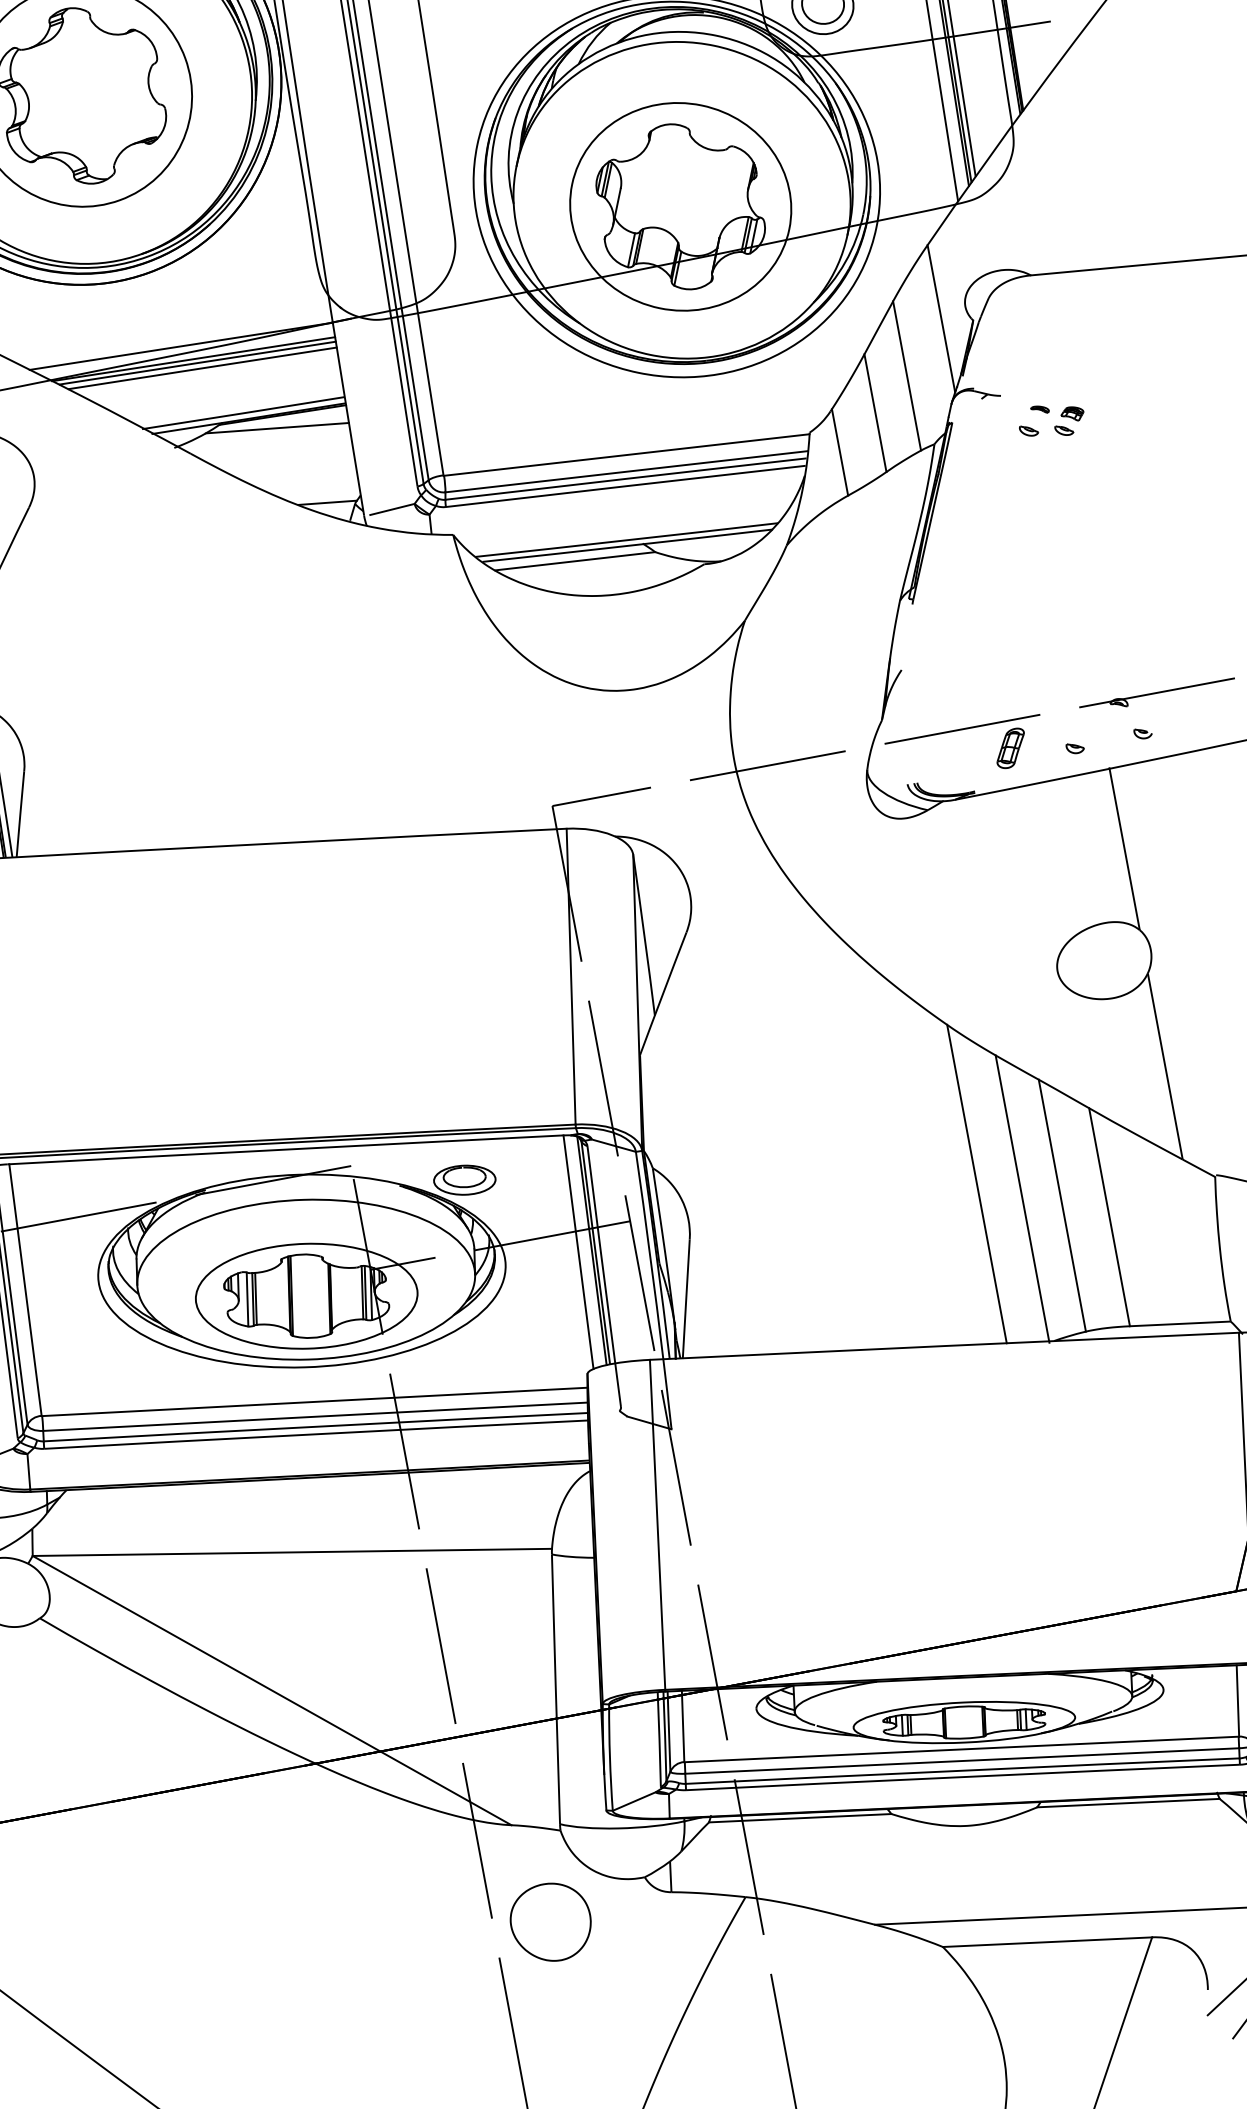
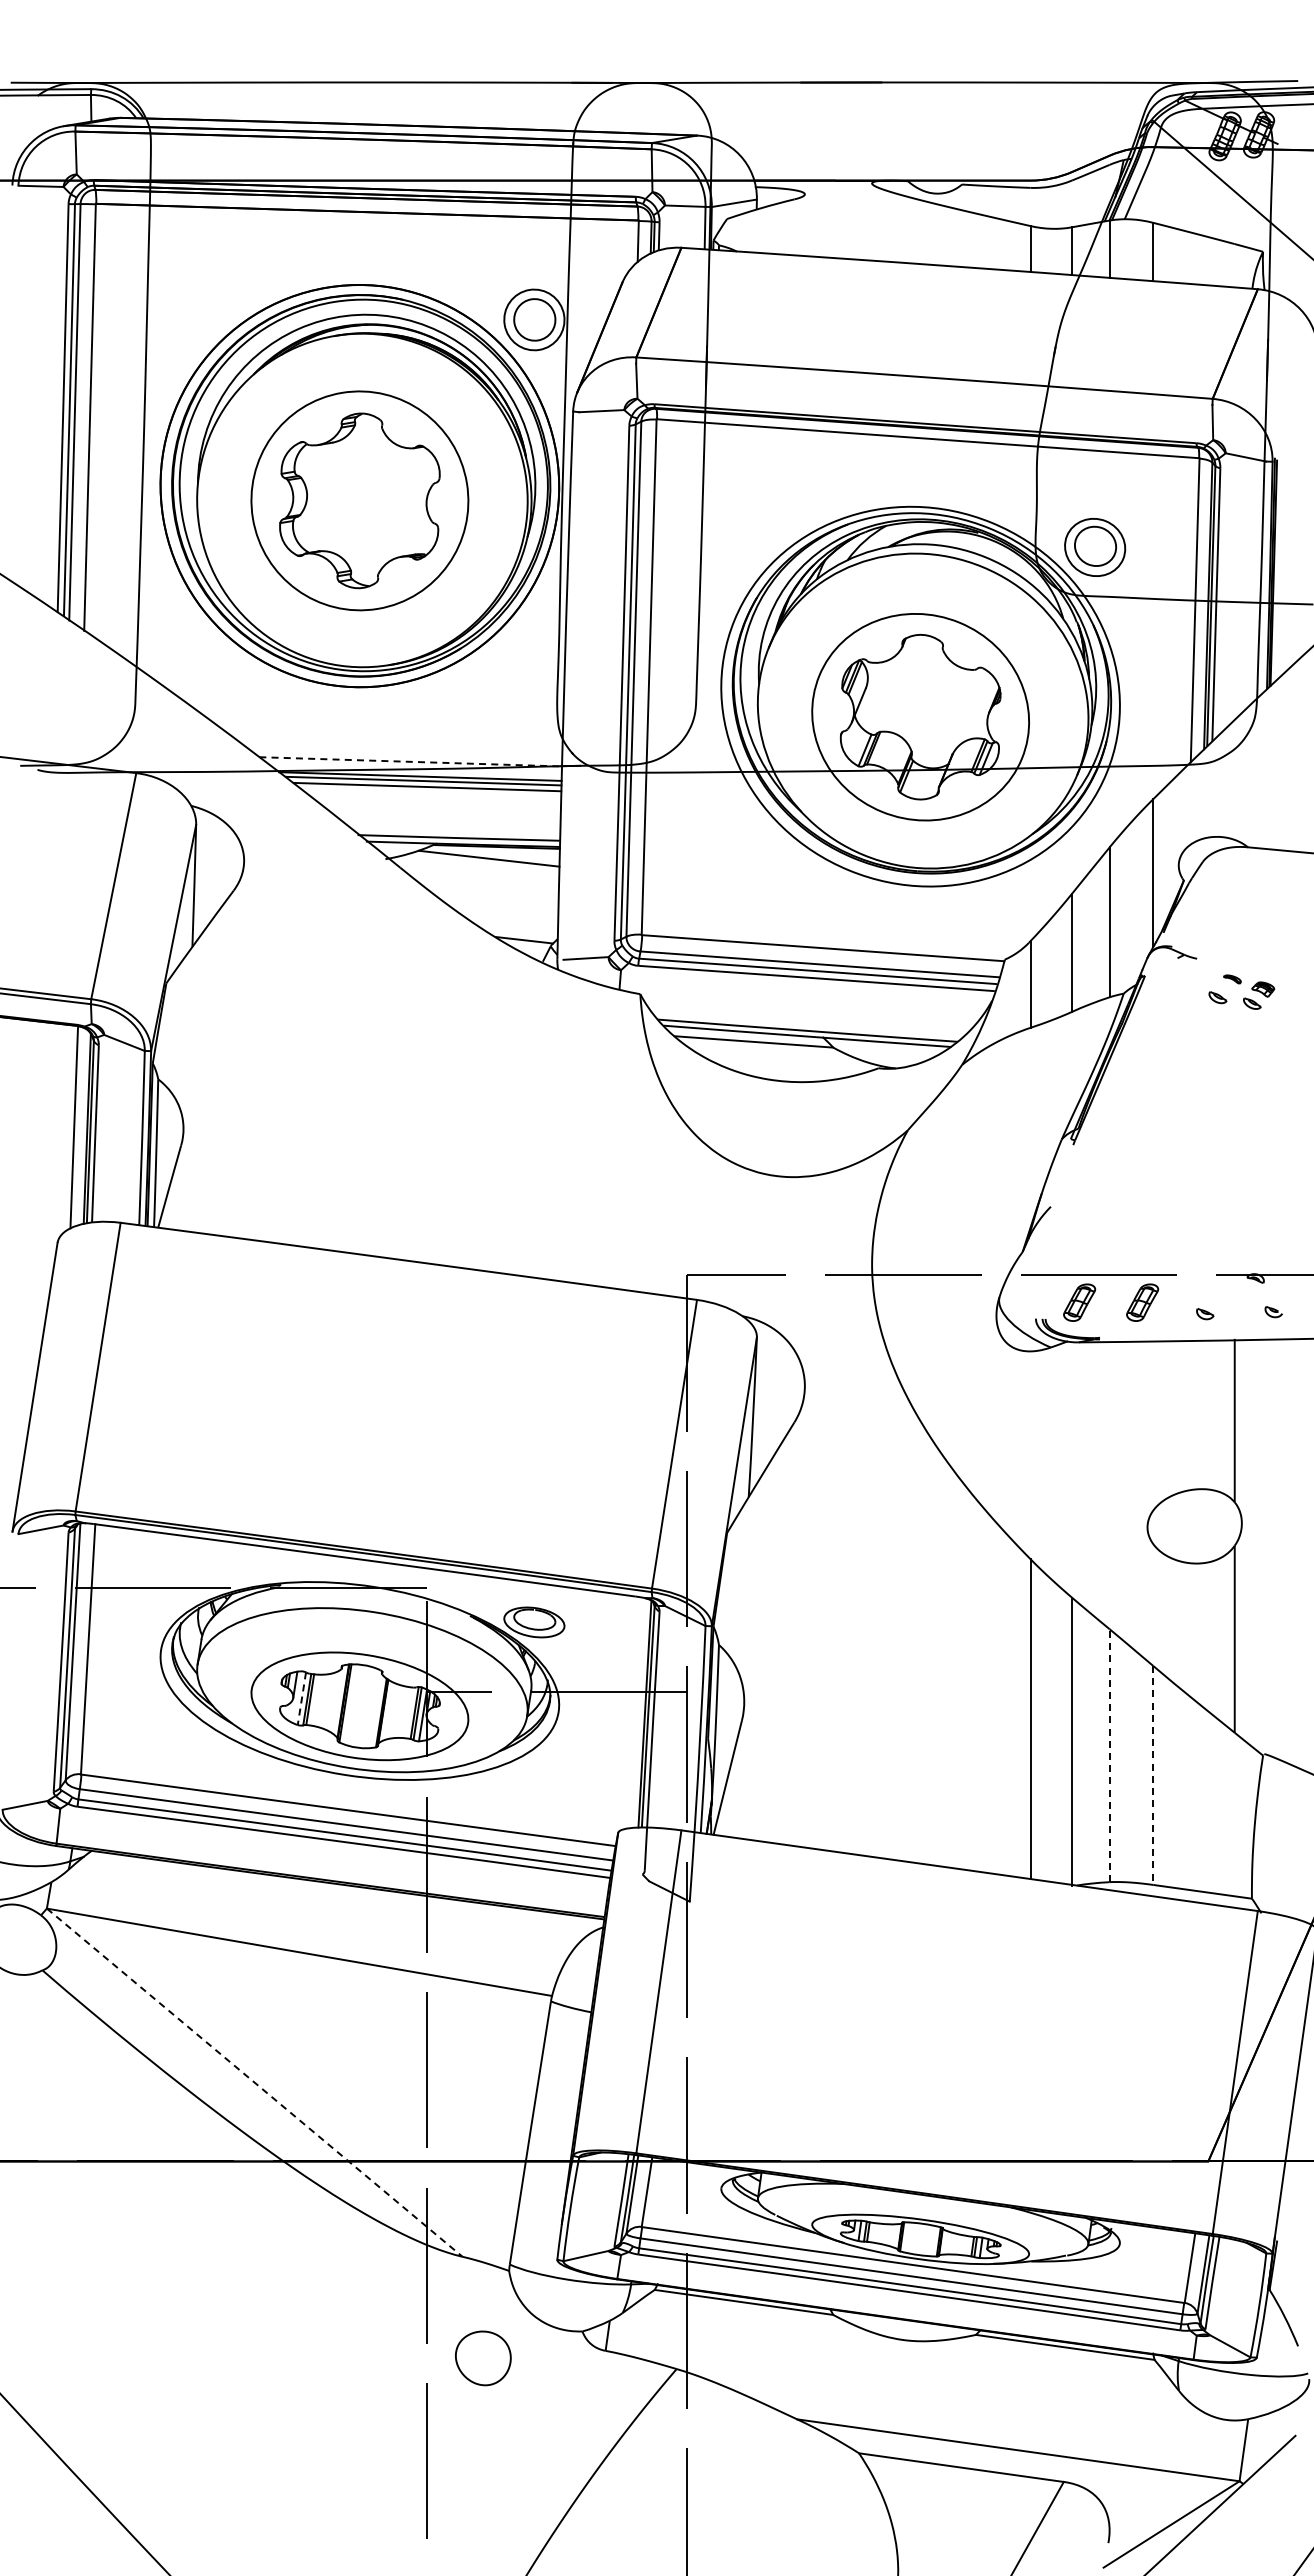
line: (182, 345) -> (411, 761), solid -> dashed
part: (947, 760) -> (1079, 1302), added
line: (1062, 1205) -> (1109, 1755), solid -> dashed
line: (1109, 1217) -> (1153, 1775), solid -> dashed
line: (578, 1251) -> (631, 1712), removed
line: (247, 1299) -> (301, 1698), solid -> dashed
line: (273, 1691) -> (255, 2083), solid -> dashed
part: (551, 1922) -> (483, 2358), size x0.7

